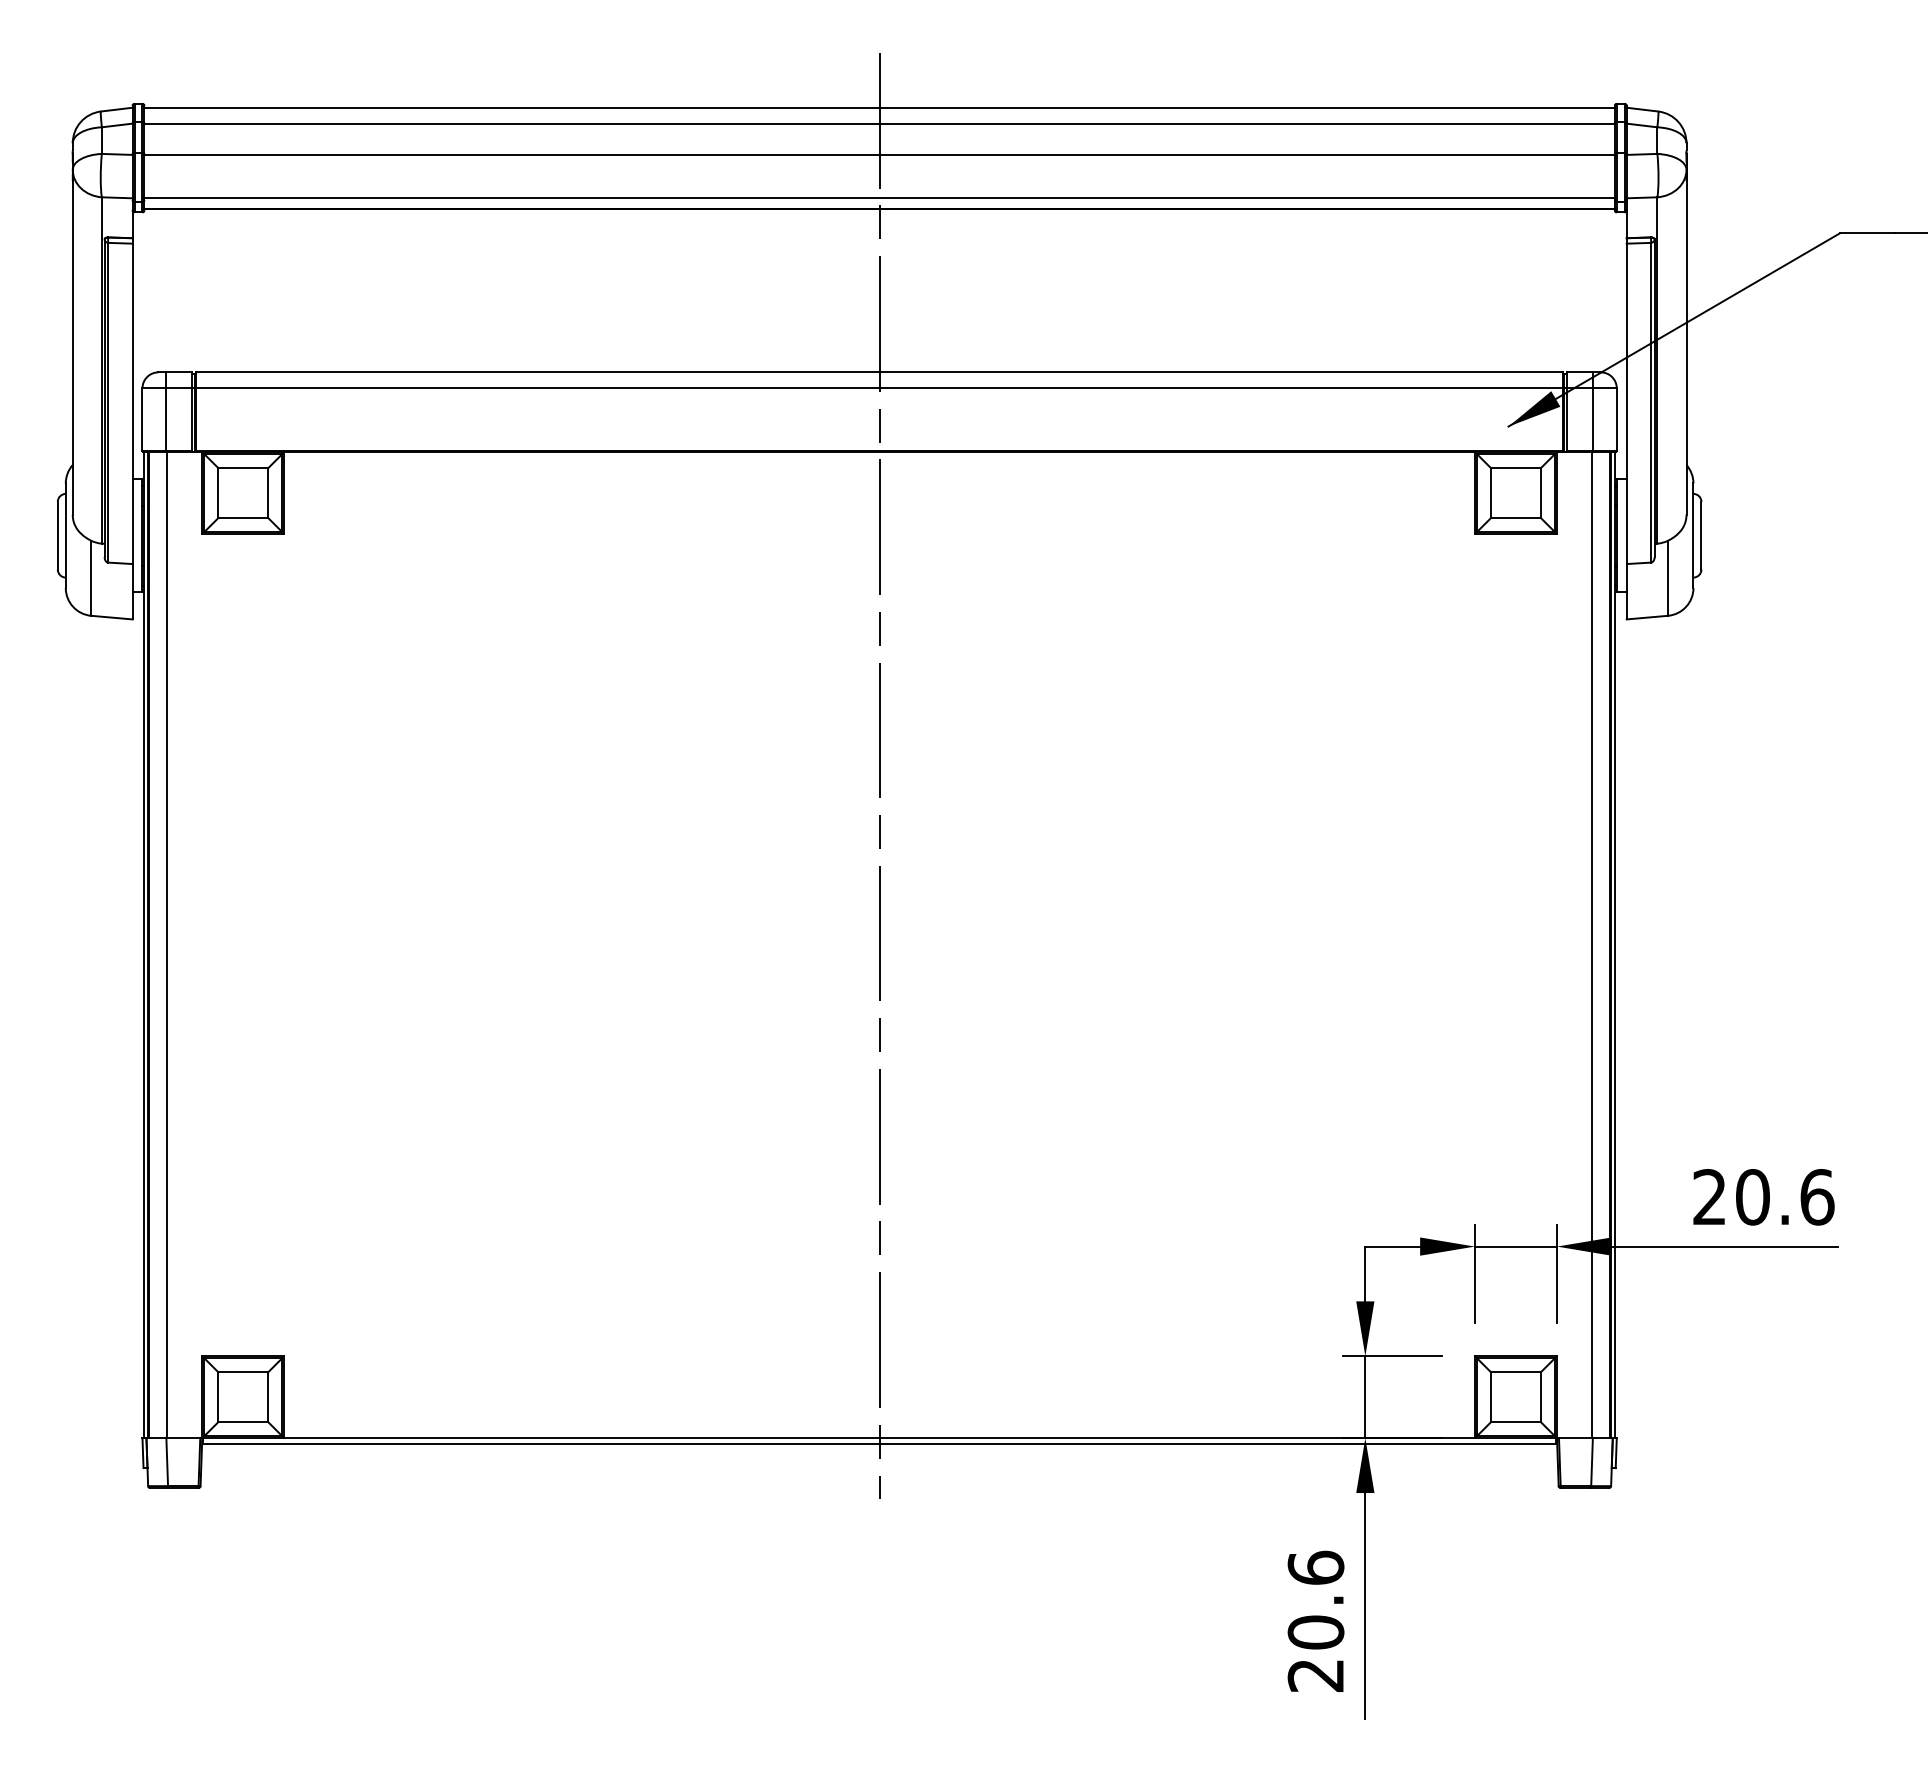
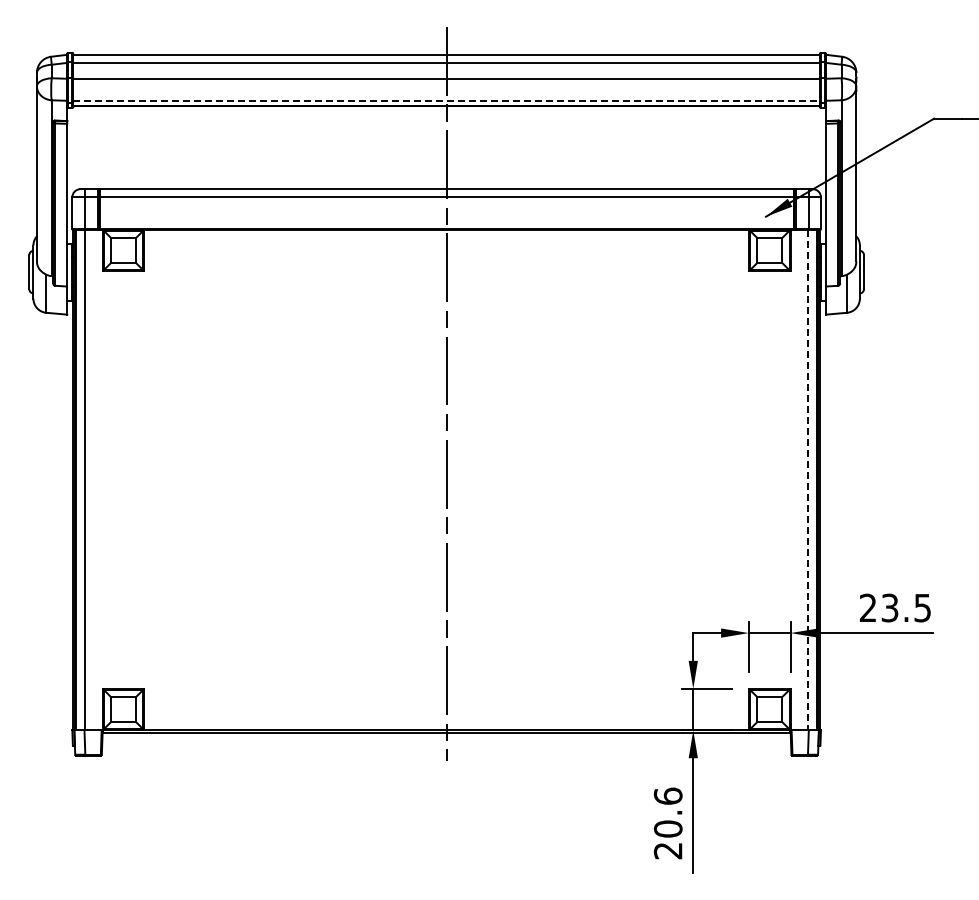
line: (881, 197) -> (447, 100), solid -> dashed
line: (1592, 946) -> (808, 480), solid -> dashed
text: (1785, 1196) -> (906, 607), 20.6 -> 23.5

